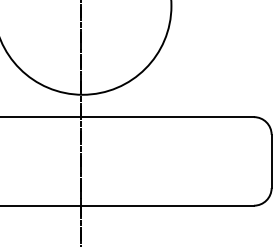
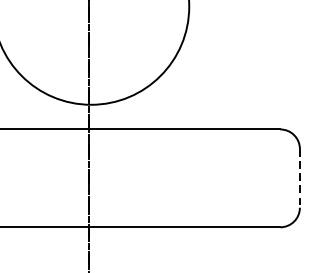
line: (271, 161) -> (299, 178), solid -> dashed

